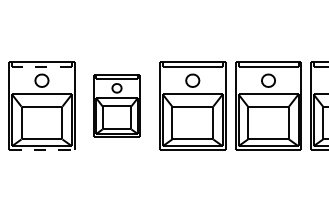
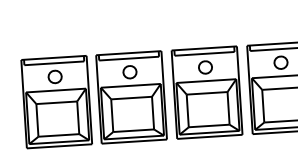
line: (41, 67) -> (53, 63), dashed -> solid
part: (116, 105) -> (131, 96), size x1.43
line: (41, 150) -> (59, 146), dashed -> solid

